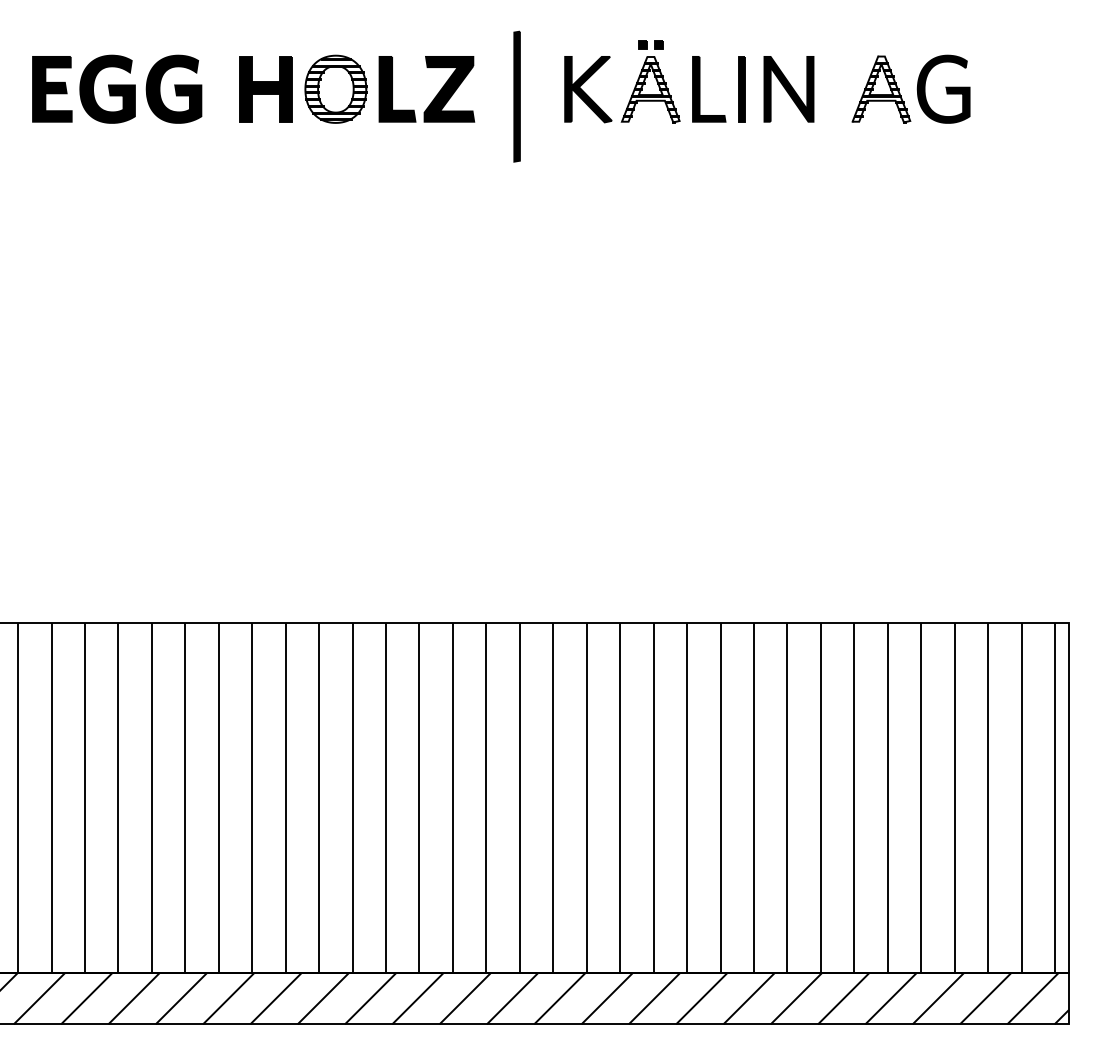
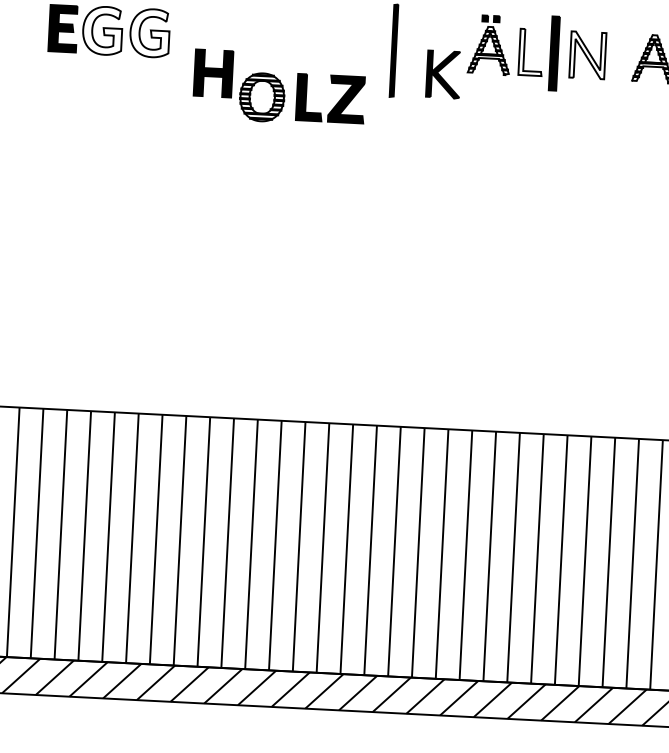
fill: (107, 88) -> (102, 30), removed
fill: (173, 88) -> (149, 32), removed
part: (335, 88) -> (261, 96), moved
fill: (709, 88) -> (531, 51), removed
fill: (788, 88) -> (587, 54), removed
part: (265, 89) -> (213, 73), moved
part: (588, 89) -> (443, 74), moved
part: (741, 89) -> (554, 53), size x1.6
part: (436, 94) -> (337, 102), moved

